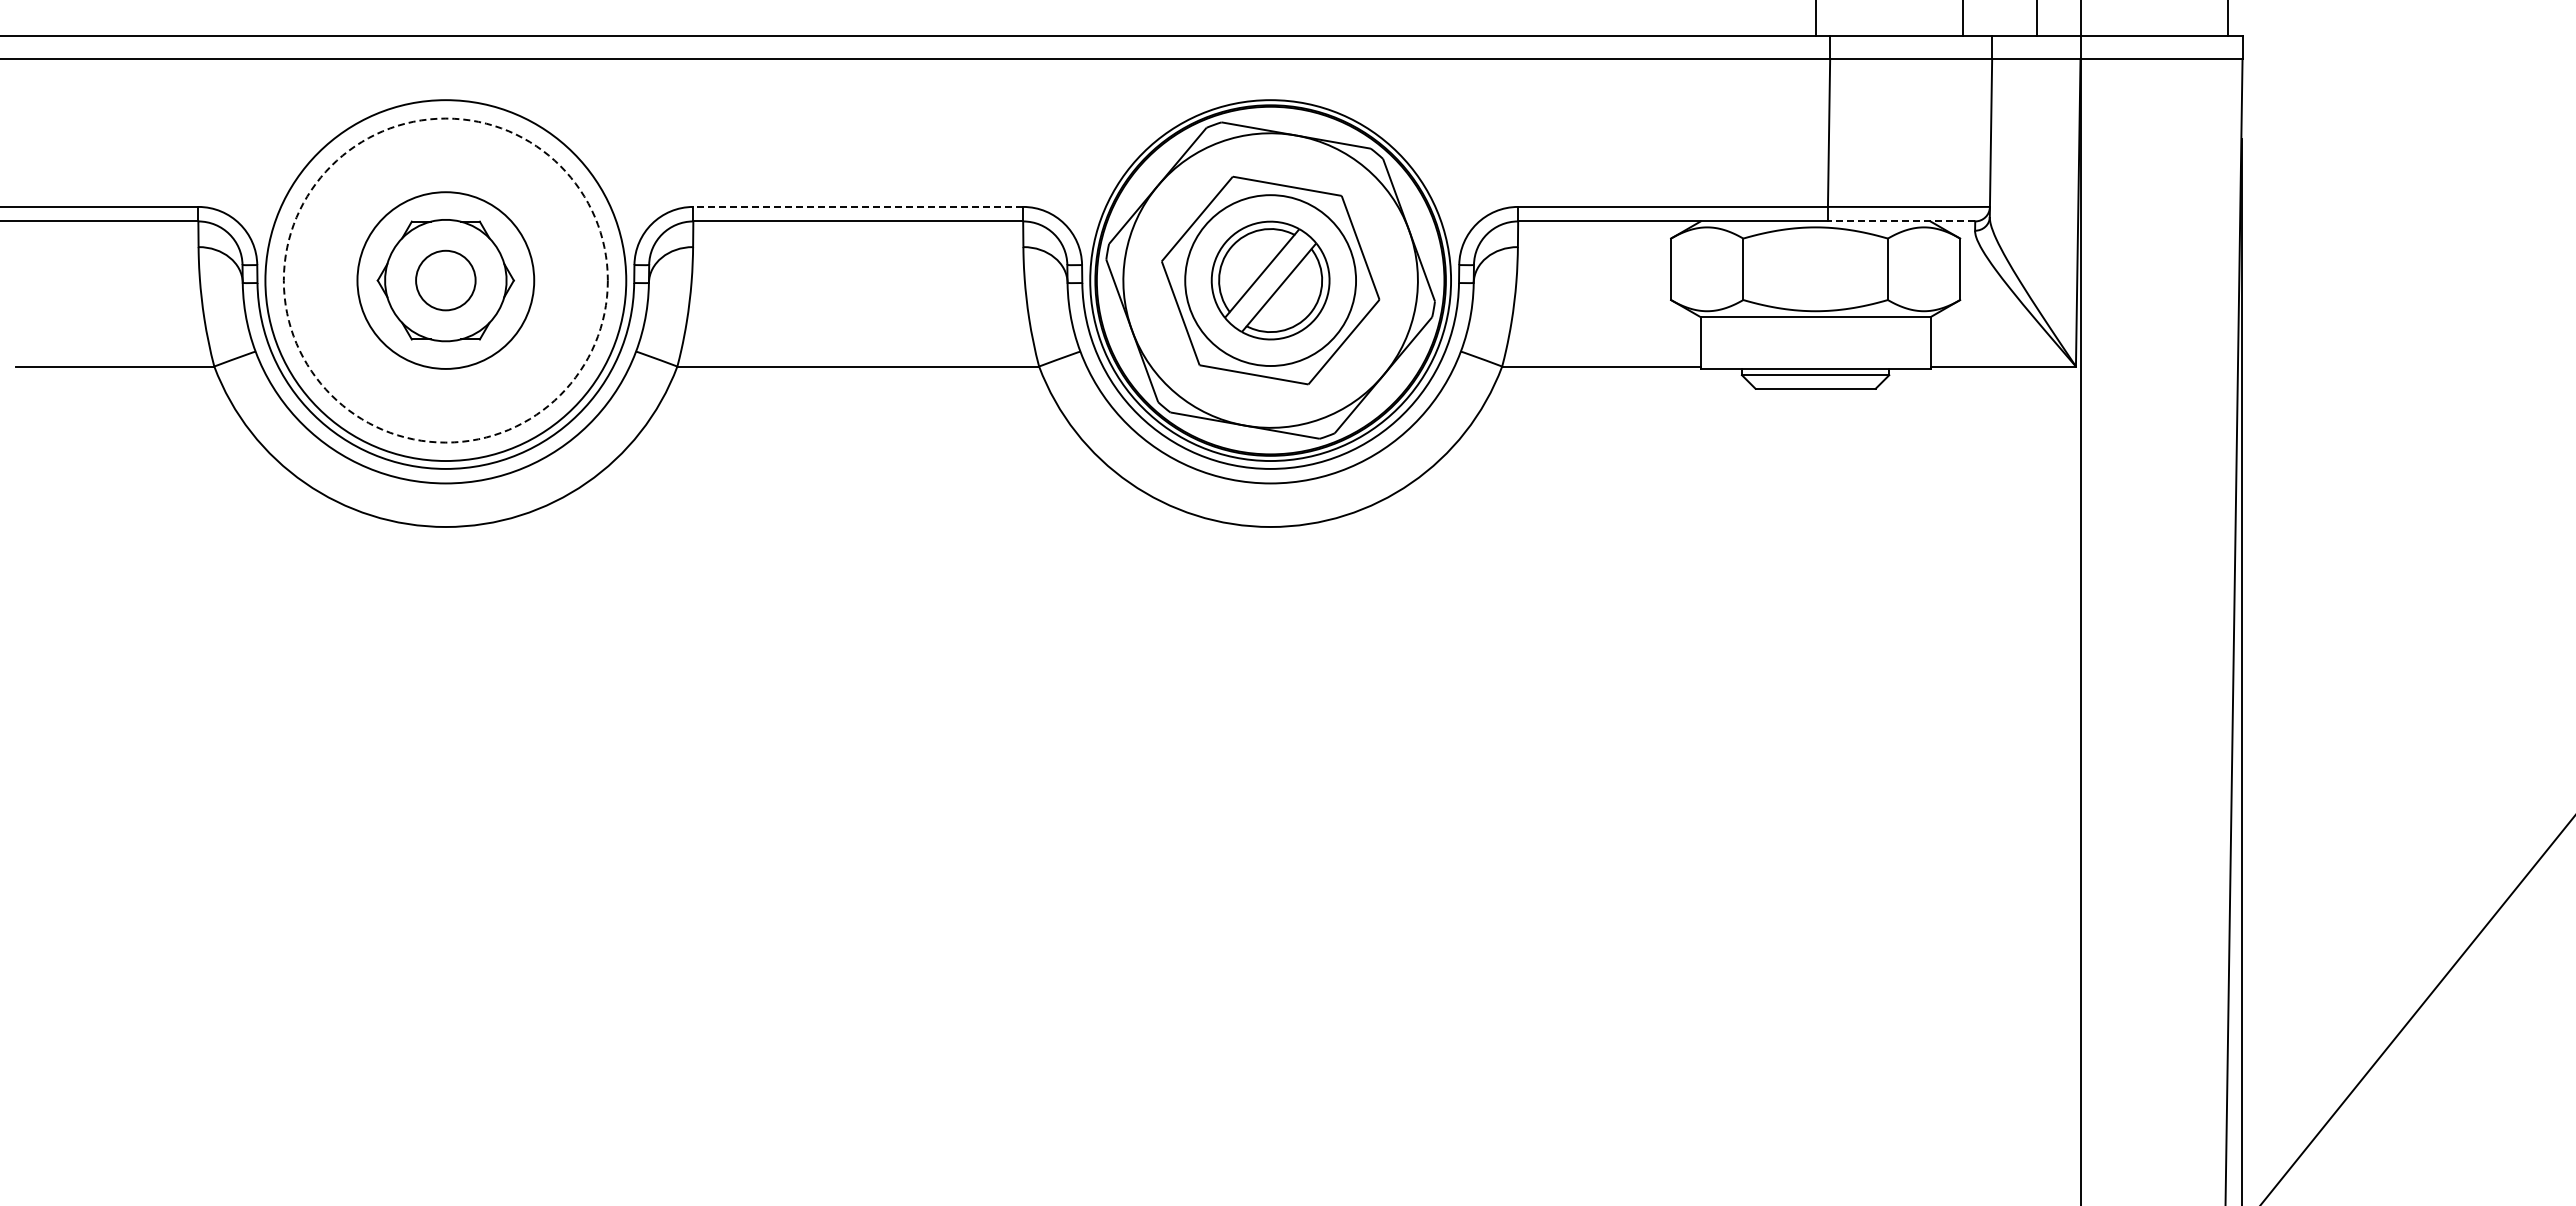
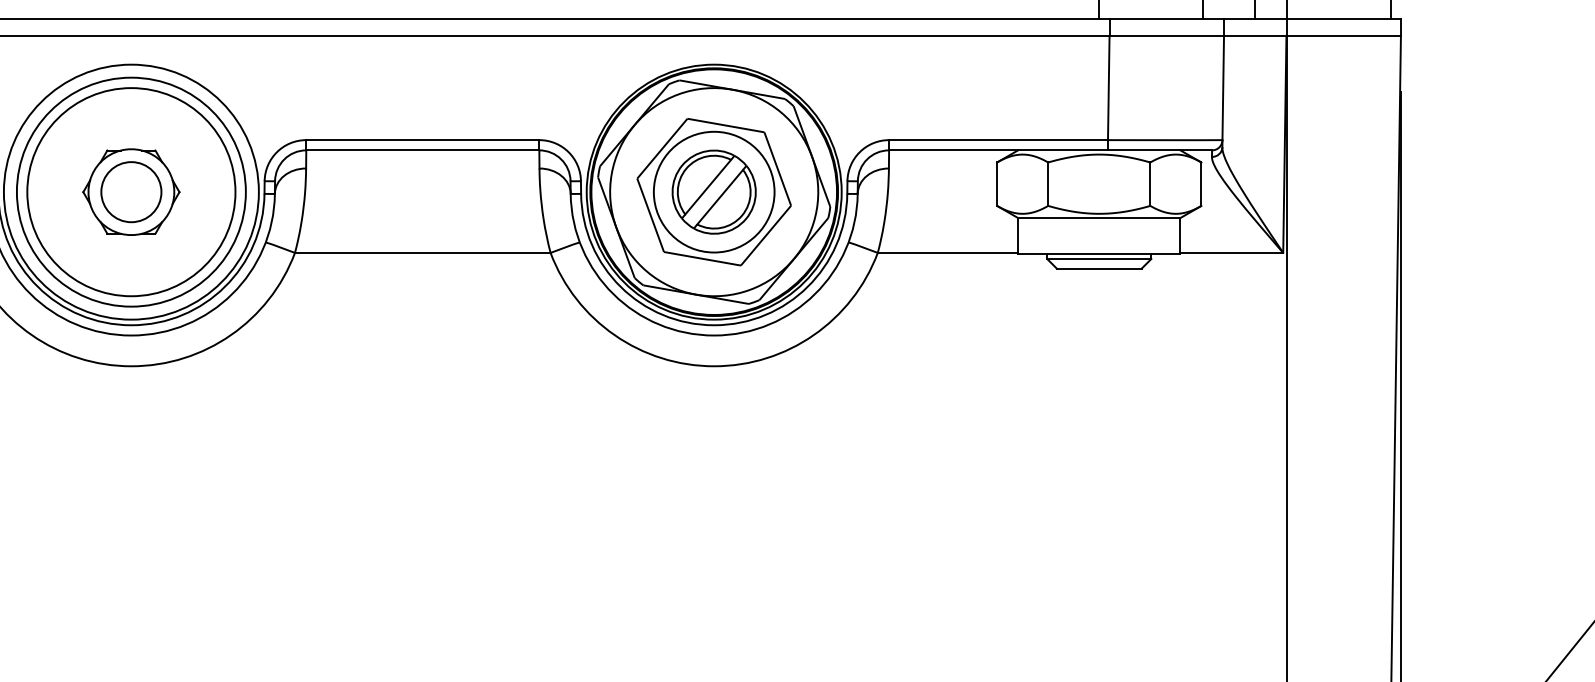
line: (858, 206) -> (422, 139), dashed -> solid
line: (1901, 221) -> (1159, 150), dashed -> solid
circle: (445, 280) -> (131, 192), dashed -> solid
circle: (445, 280) -> (131, 192), size x1.43
circle: (445, 280) -> (131, 192), size x1.67

